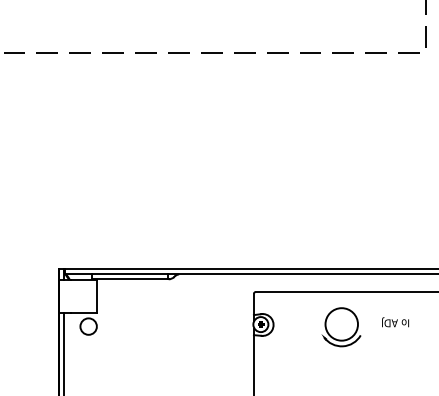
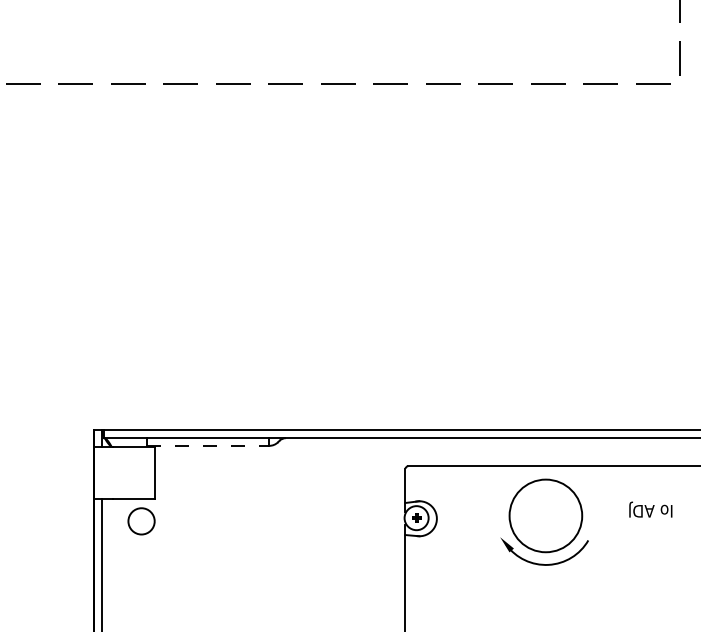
line: (130, 279) -> (208, 446), solid -> dashed
text: (395, 322) -> (650, 510), moved
part: (341, 327) -> (545, 522), size x1.4

